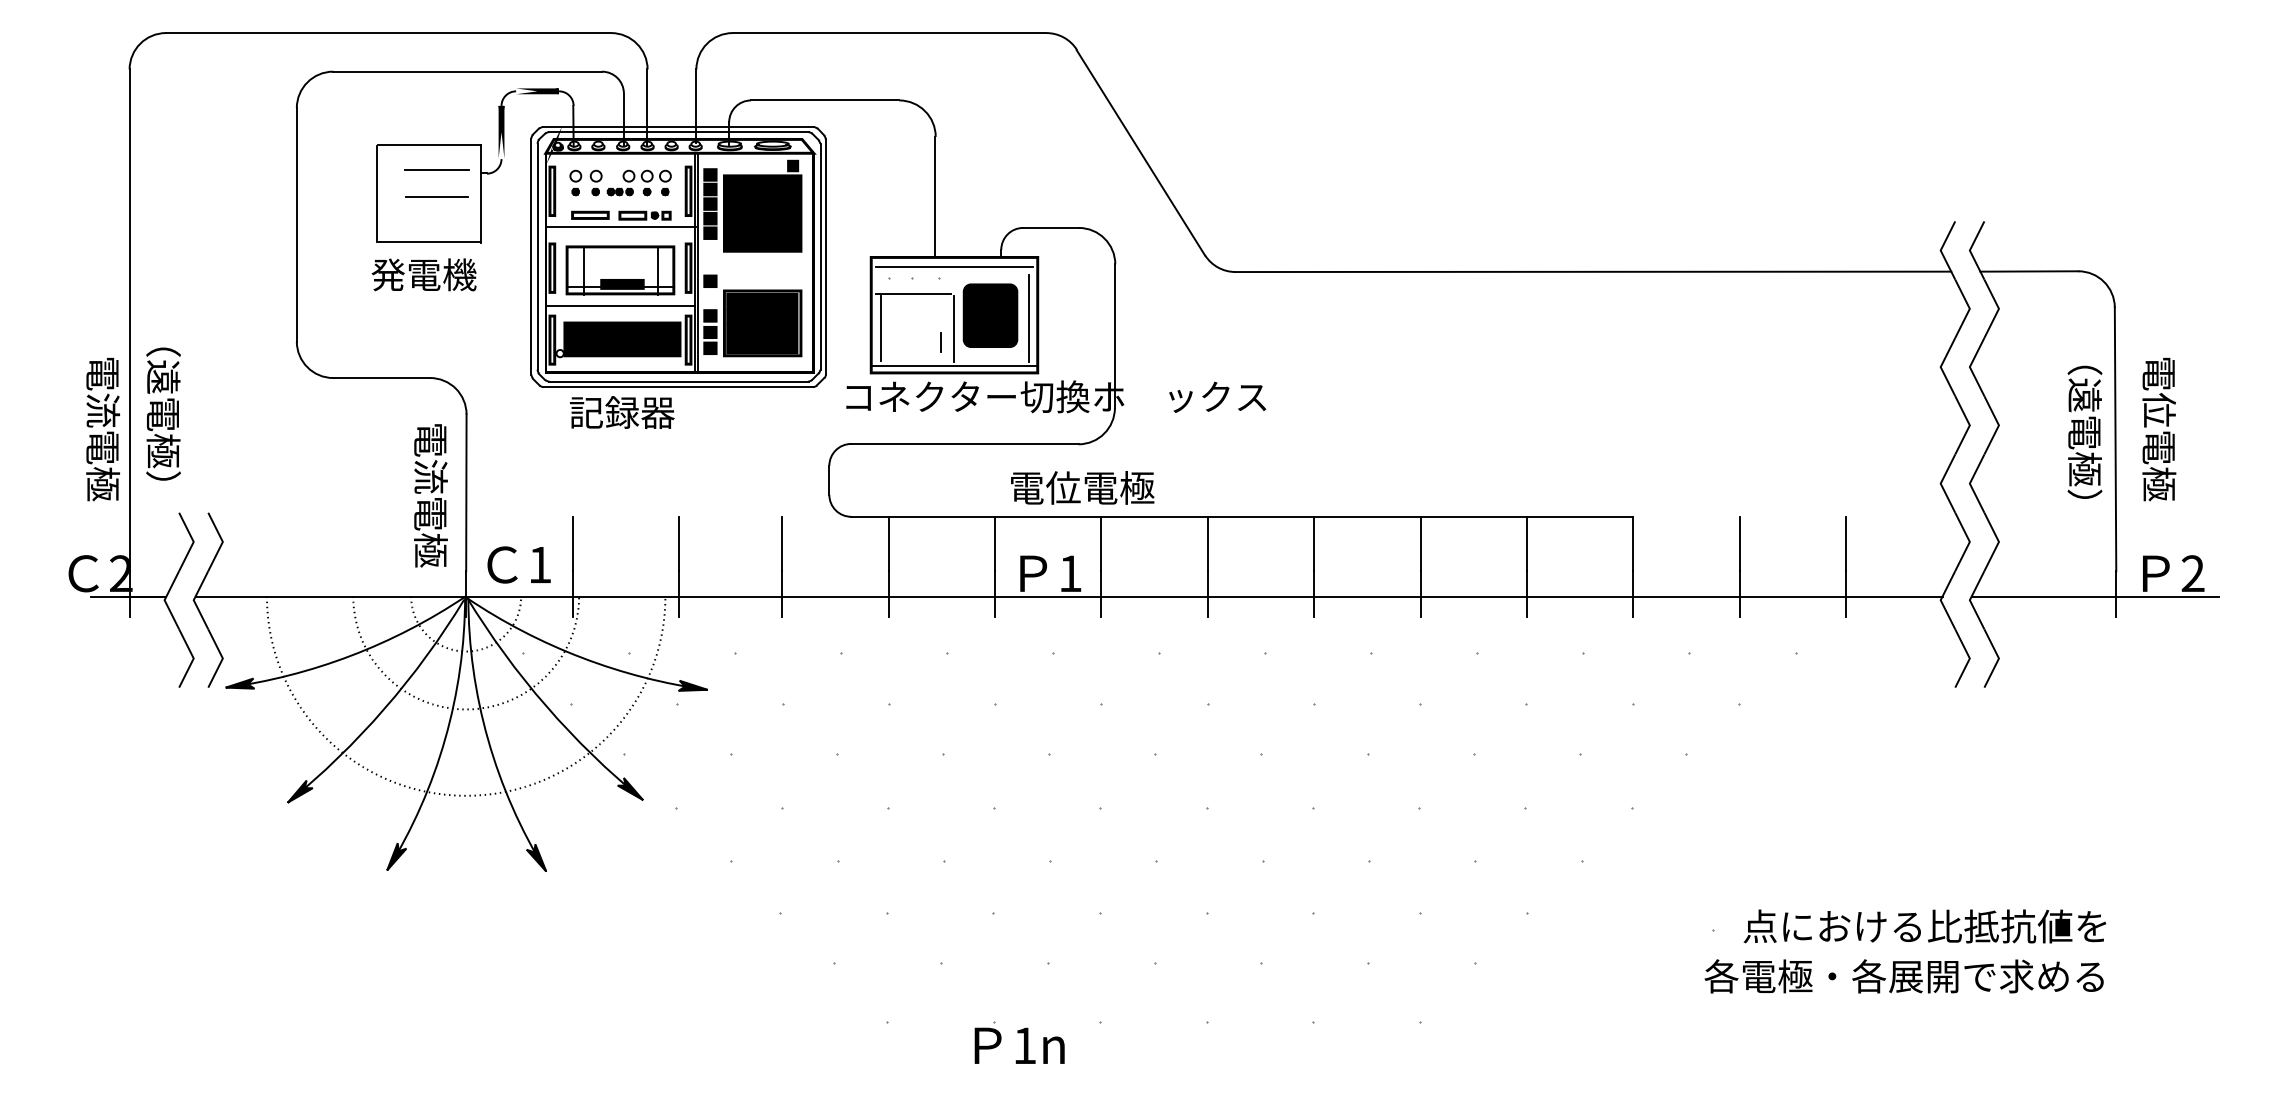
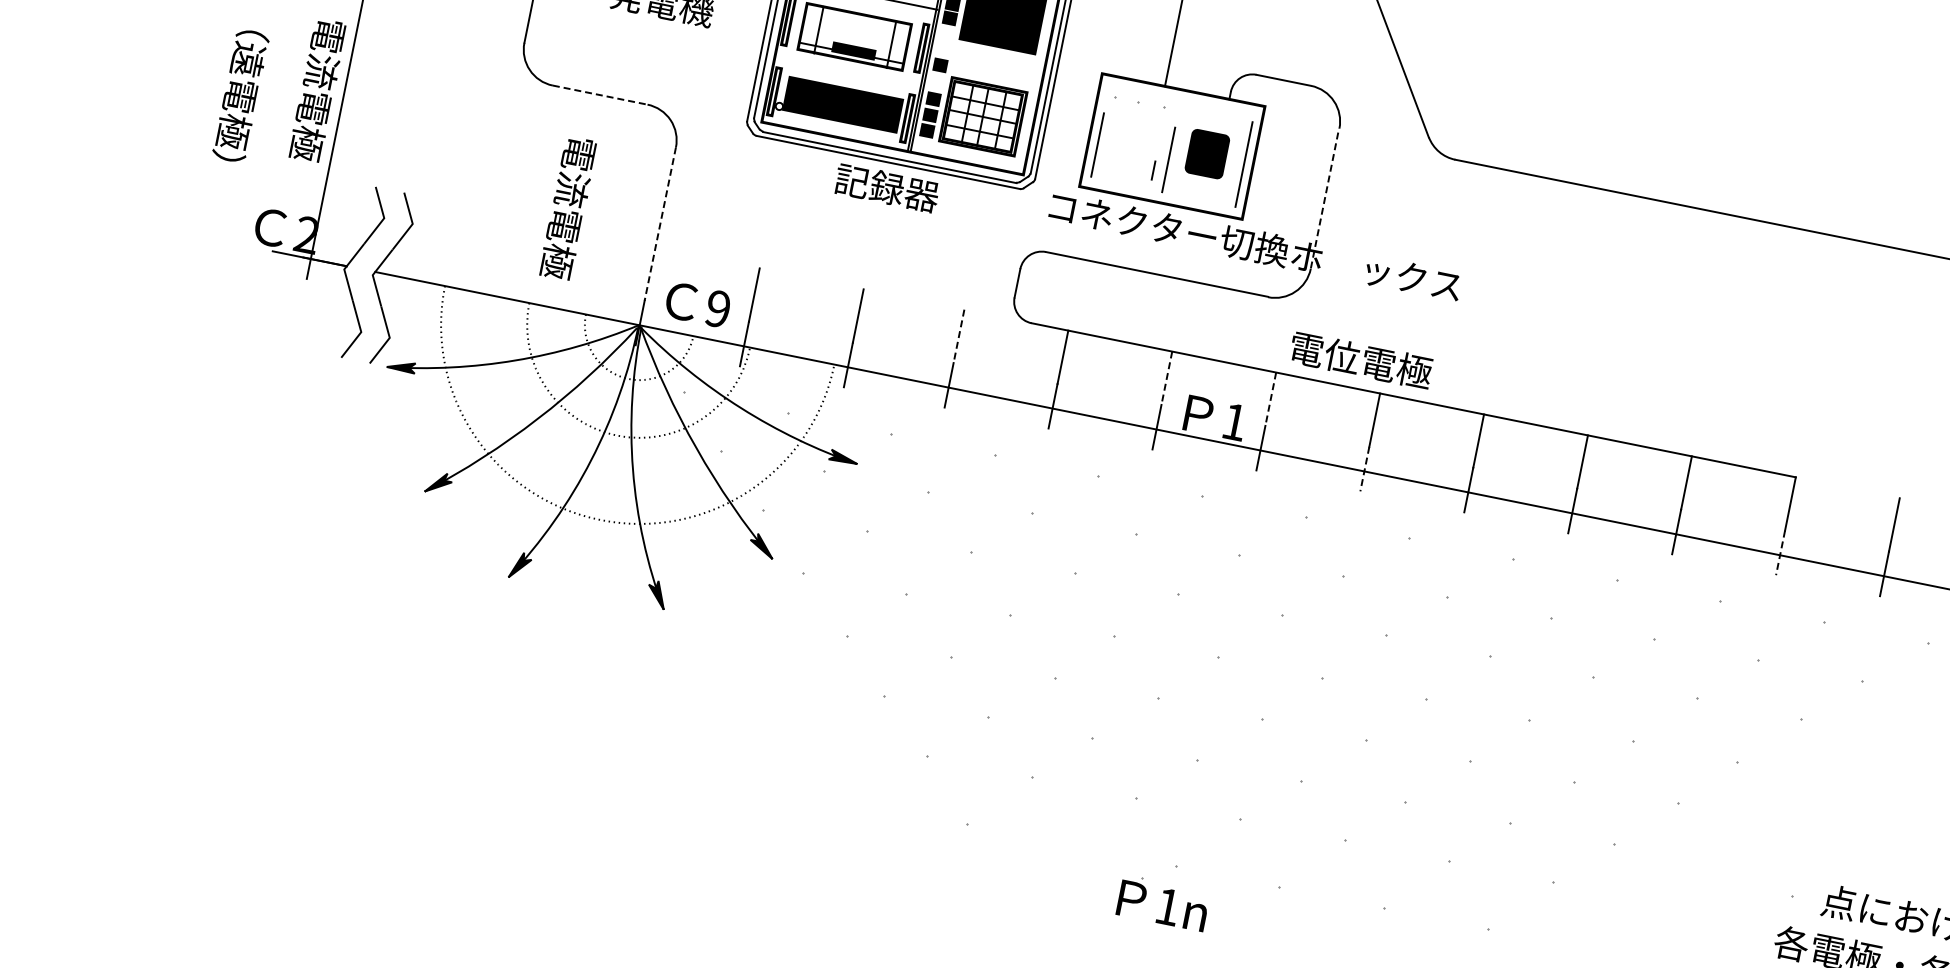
line: (954, 266) -> (1181, 99), removed
line: (913, 293) -> (1136, 117), removed
line: (620, 305) -> (847, 71), removed
part: (990, 315) -> (1207, 153), size x0.7
fill: (761, 323) -> (982, 116), removed
line: (1114, 335) -> (1324, 197), solid -> dashed
line: (954, 365) -> (1162, 195), removed
line: (382, 378) -> (600, 95), solid -> dashed
text: (622, 412) -> (887, 188), moved
text: (163, 413) -> (241, 95), moved
text: (1082, 487) -> (1361, 359), moved
line: (466, 493) -> (660, 224), solid -> dashed
text: (430, 495) -> (568, 208), moved
line: (782, 544) -> (959, 336), solid -> dashed
line: (995, 544) -> (1167, 378), solid -> dashed
line: (1101, 544) -> (1270, 399), solid -> dashed
text: (539, 564) -> (717, 308), 1 -> 9
line: (1207, 594) -> (1364, 469), solid -> dashed
line: (1633, 594) -> (1780, 553), solid -> dashed
part: (1019, 1042) -> (1163, 902), moved

